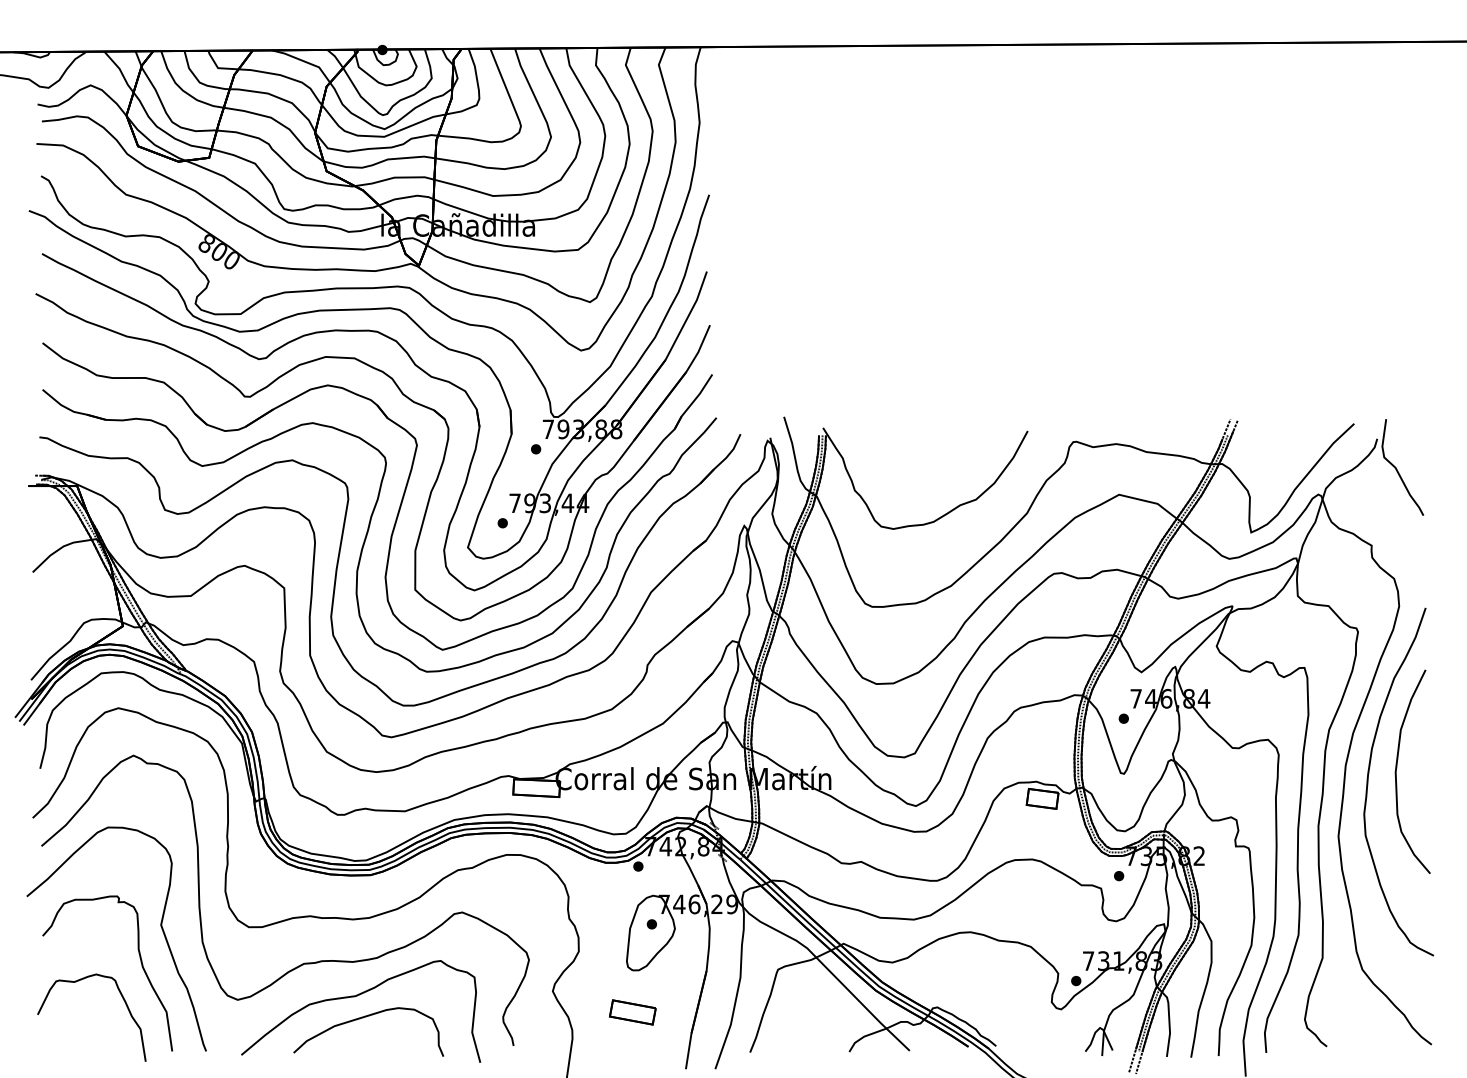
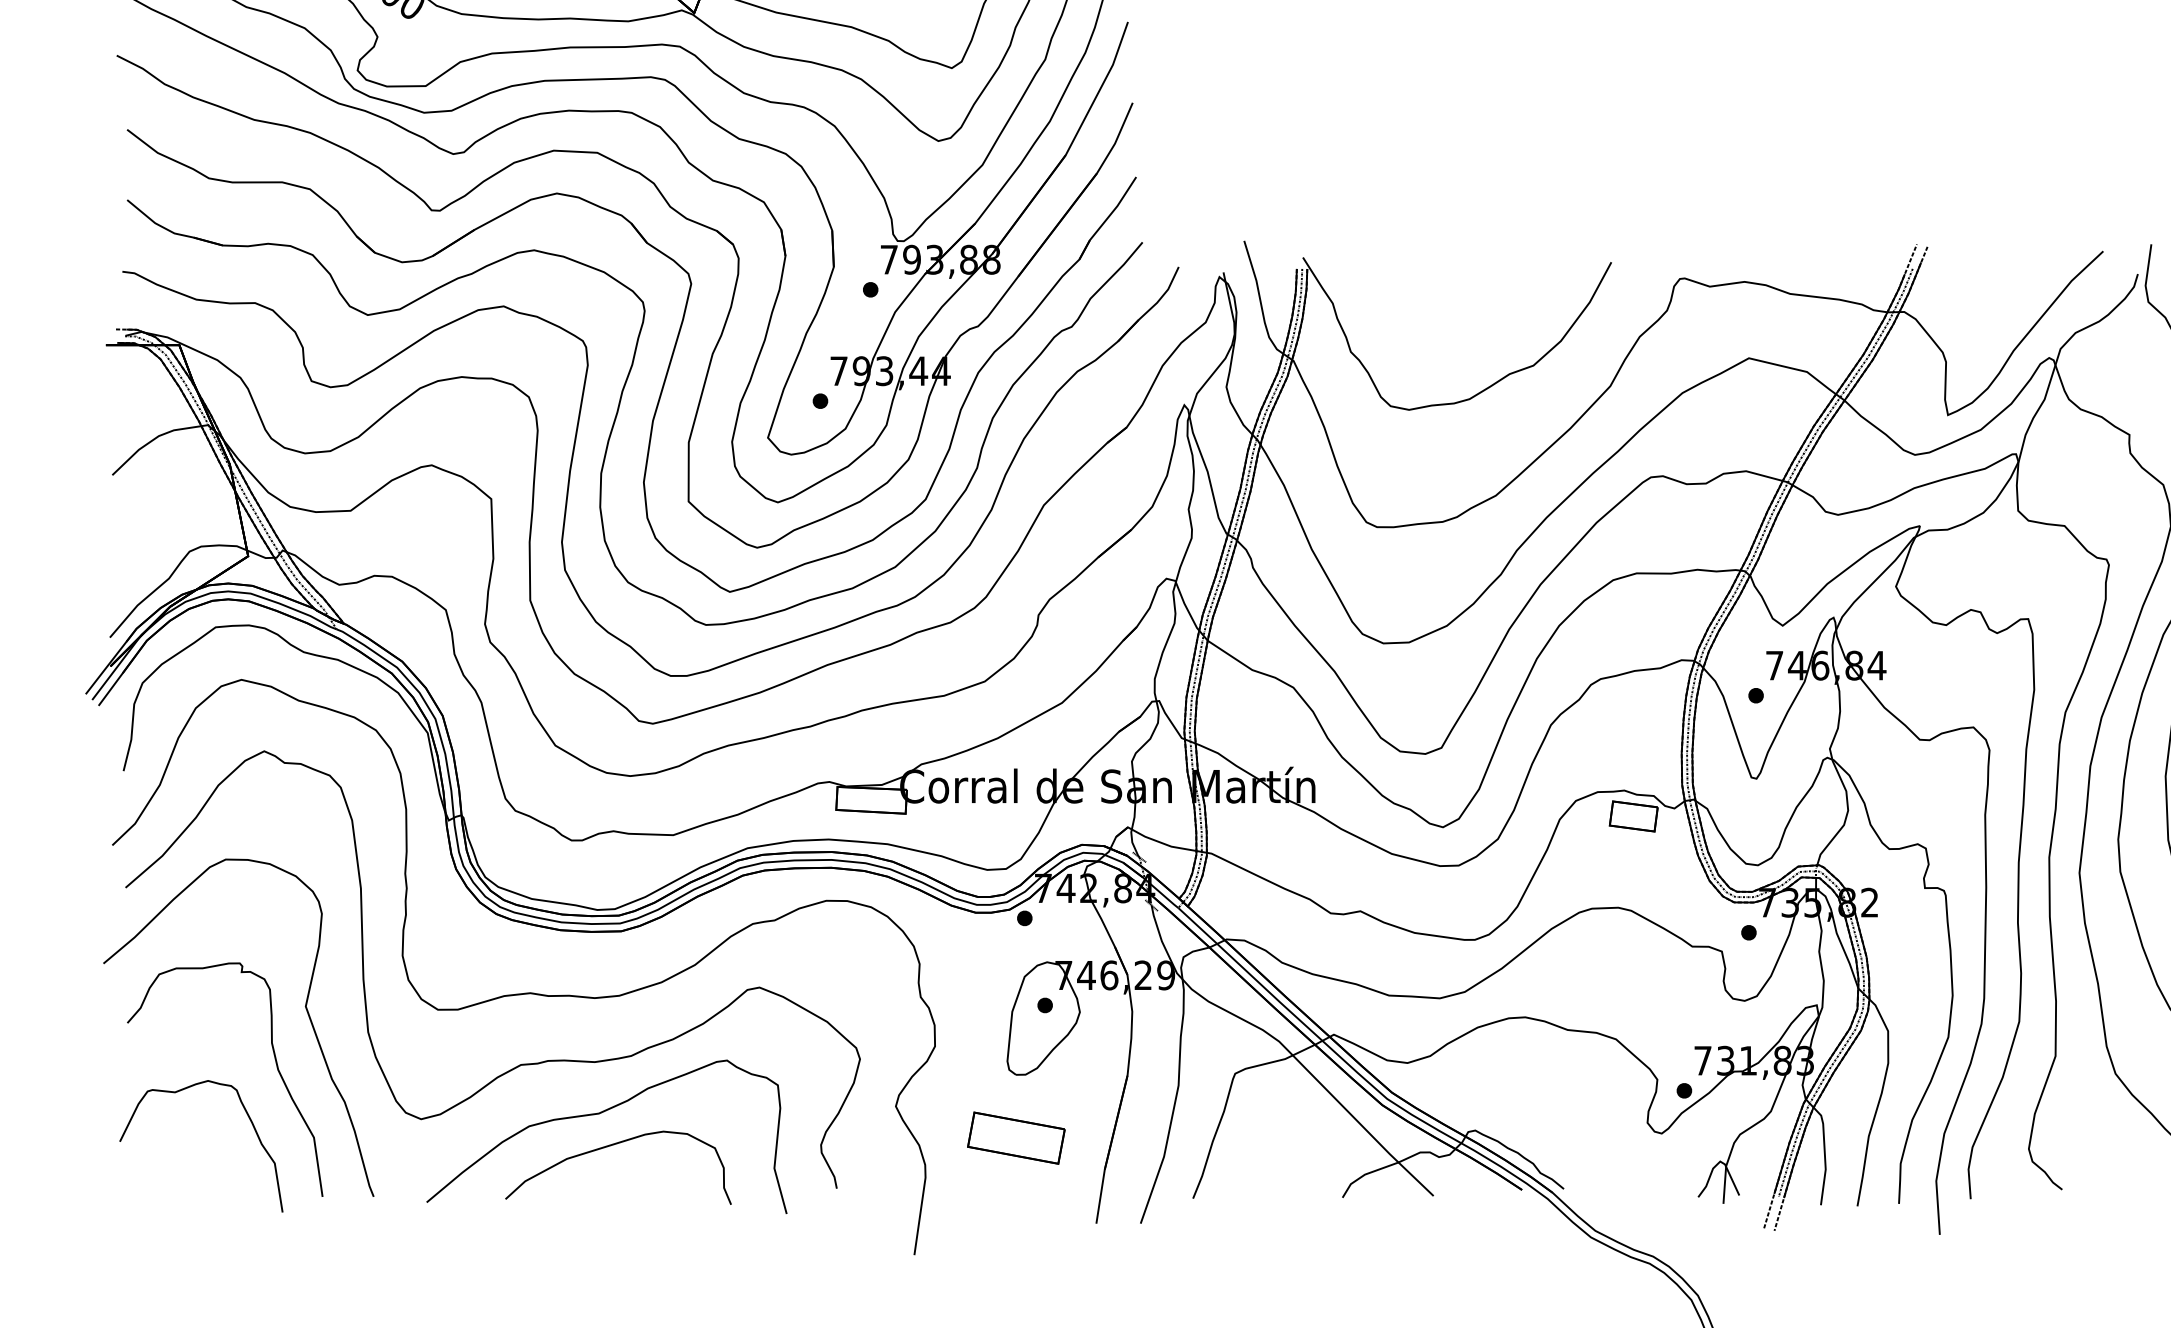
part: (632, 1012) -> (1015, 1138), size x1.4

